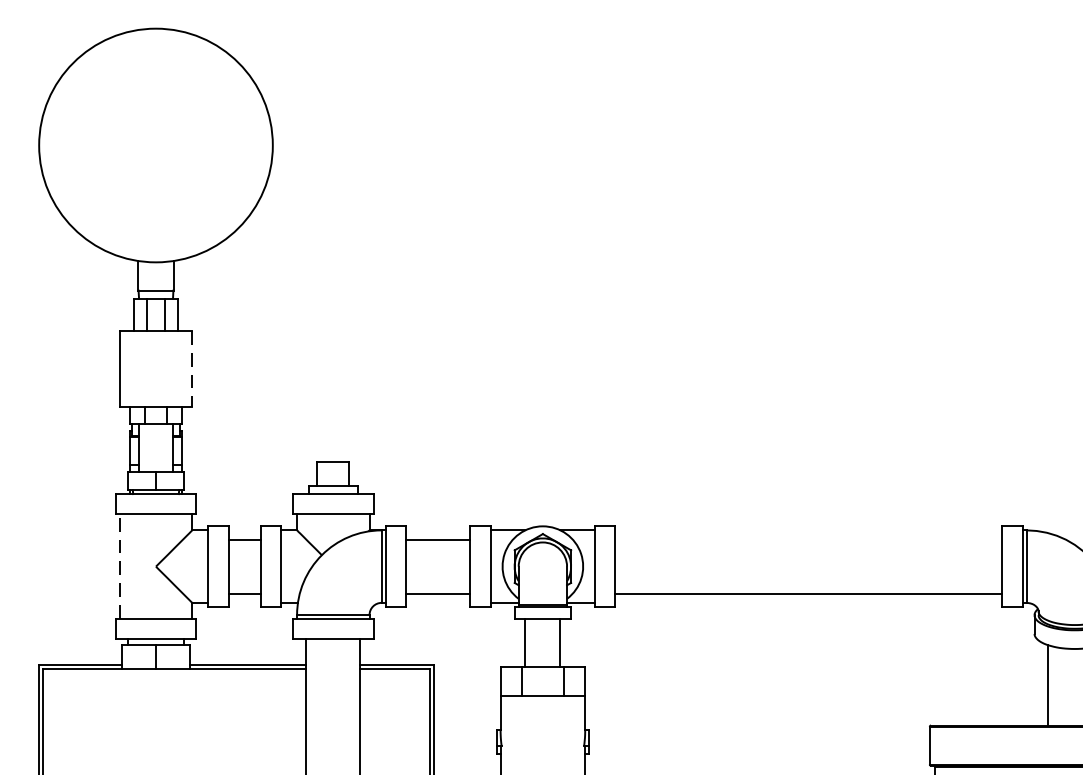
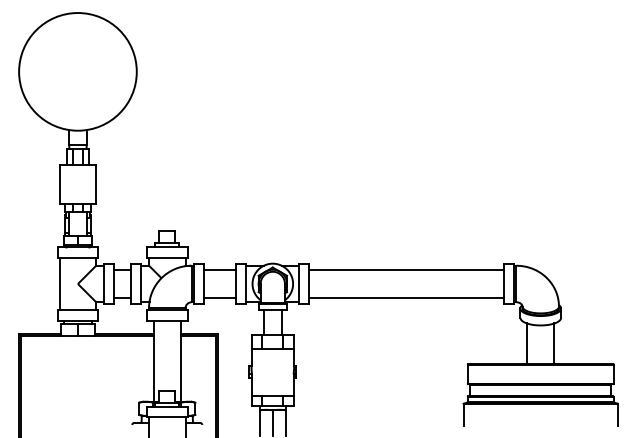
line: (192, 371) -> (96, 185), dashed -> solid
line: (808, 539) -> (406, 270), added
line: (119, 565) -> (59, 283), dashed -> solid

